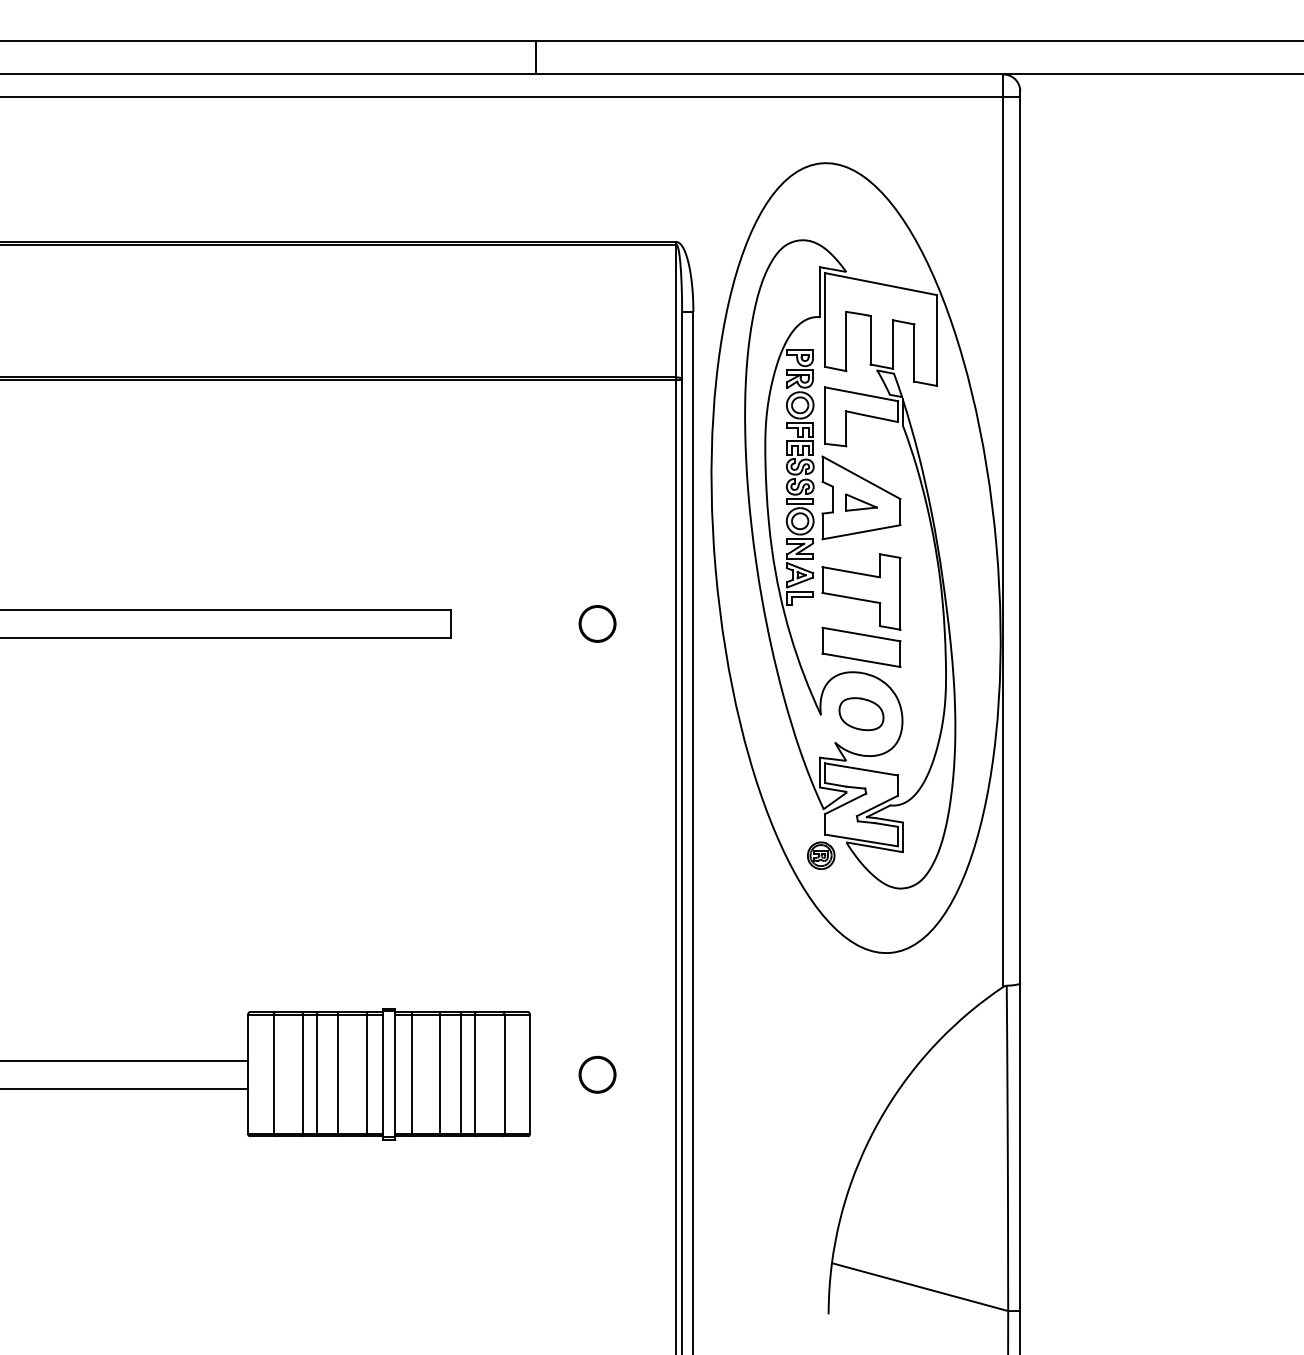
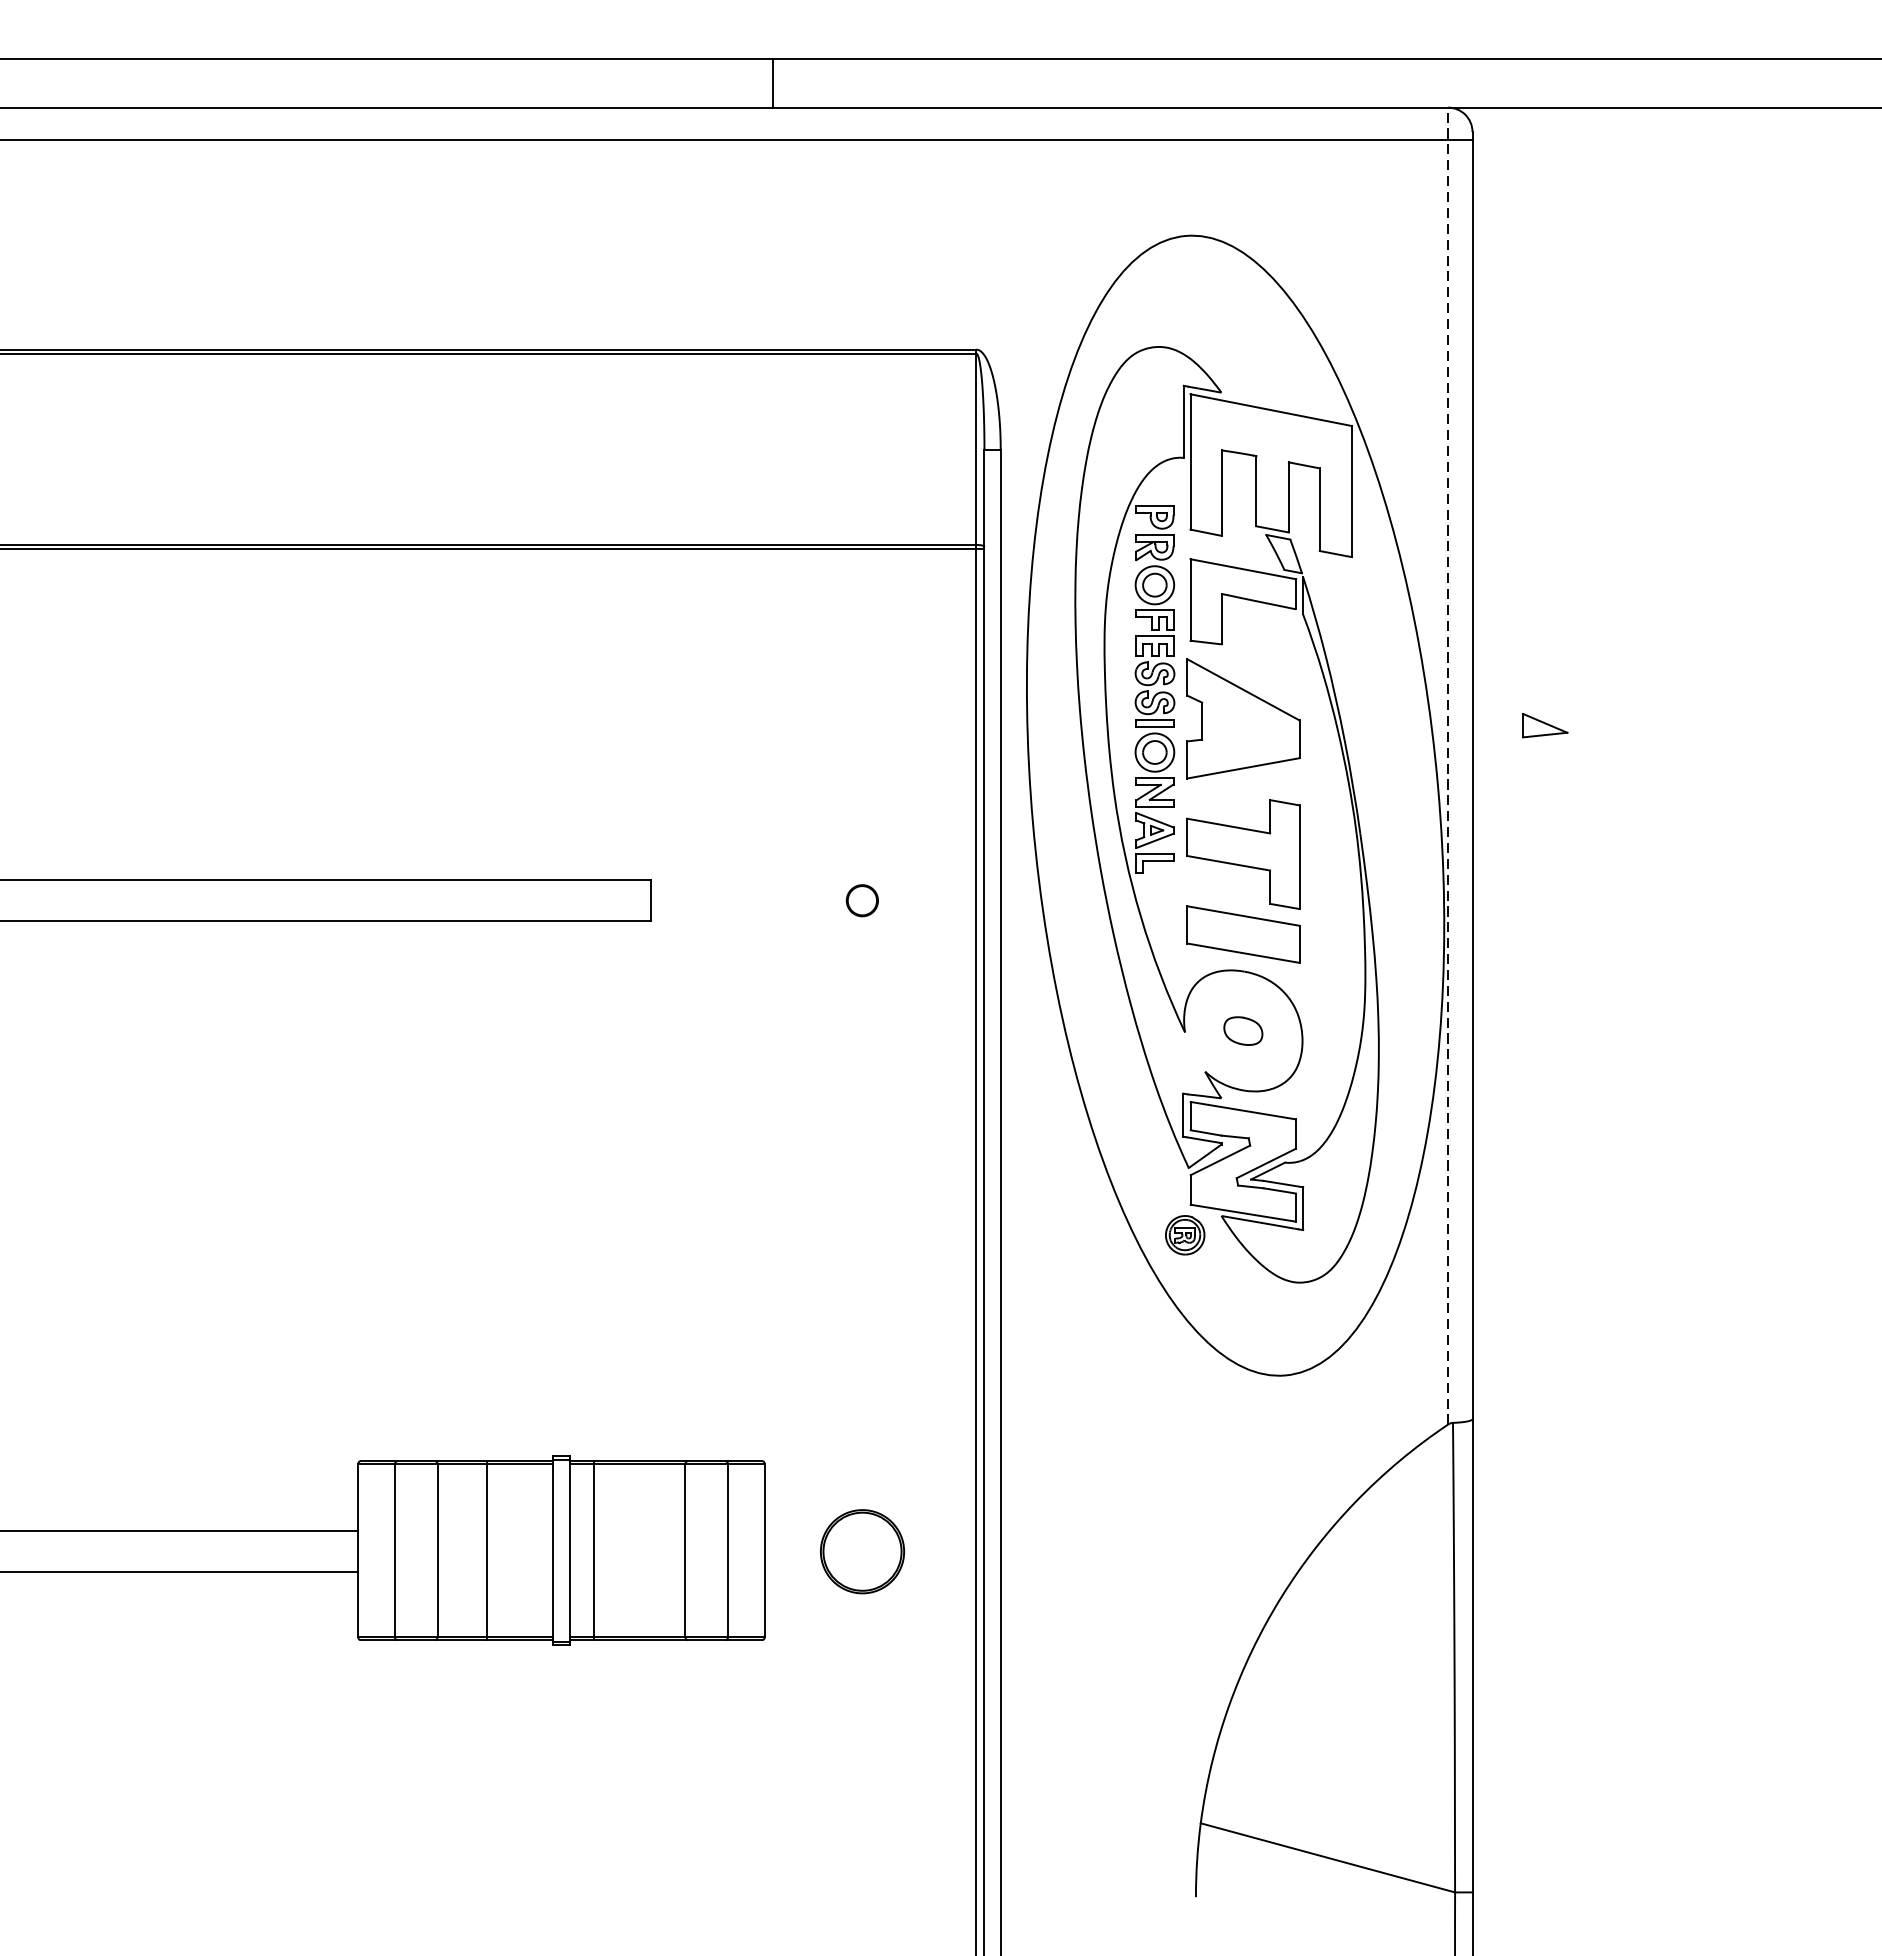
part: (861, 502) -> (1545, 725), moved
line: (1003, 530) -> (1448, 765), solid -> dashed
circle: (597, 623) -> (862, 900), size x0.6
part: (861, 714) -> (1243, 1031), size x0.6
line: (316, 1074) -> (456, 1550), removed
line: (366, 1074) -> (528, 1550), removed
line: (440, 1074) -> (635, 1550), removed
line: (461, 1074) -> (666, 1550), removed
circle: (597, 1074) -> (862, 1550), size x1.6

